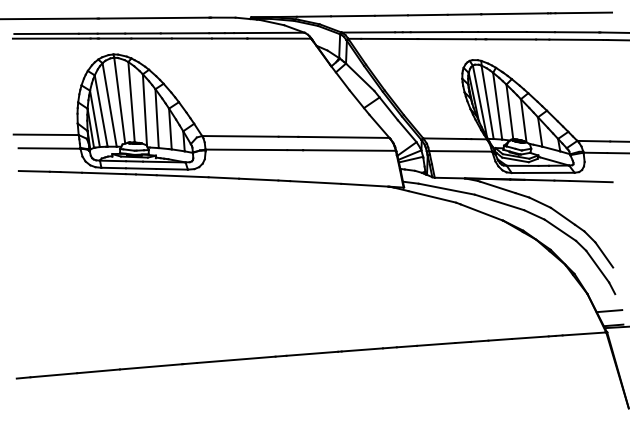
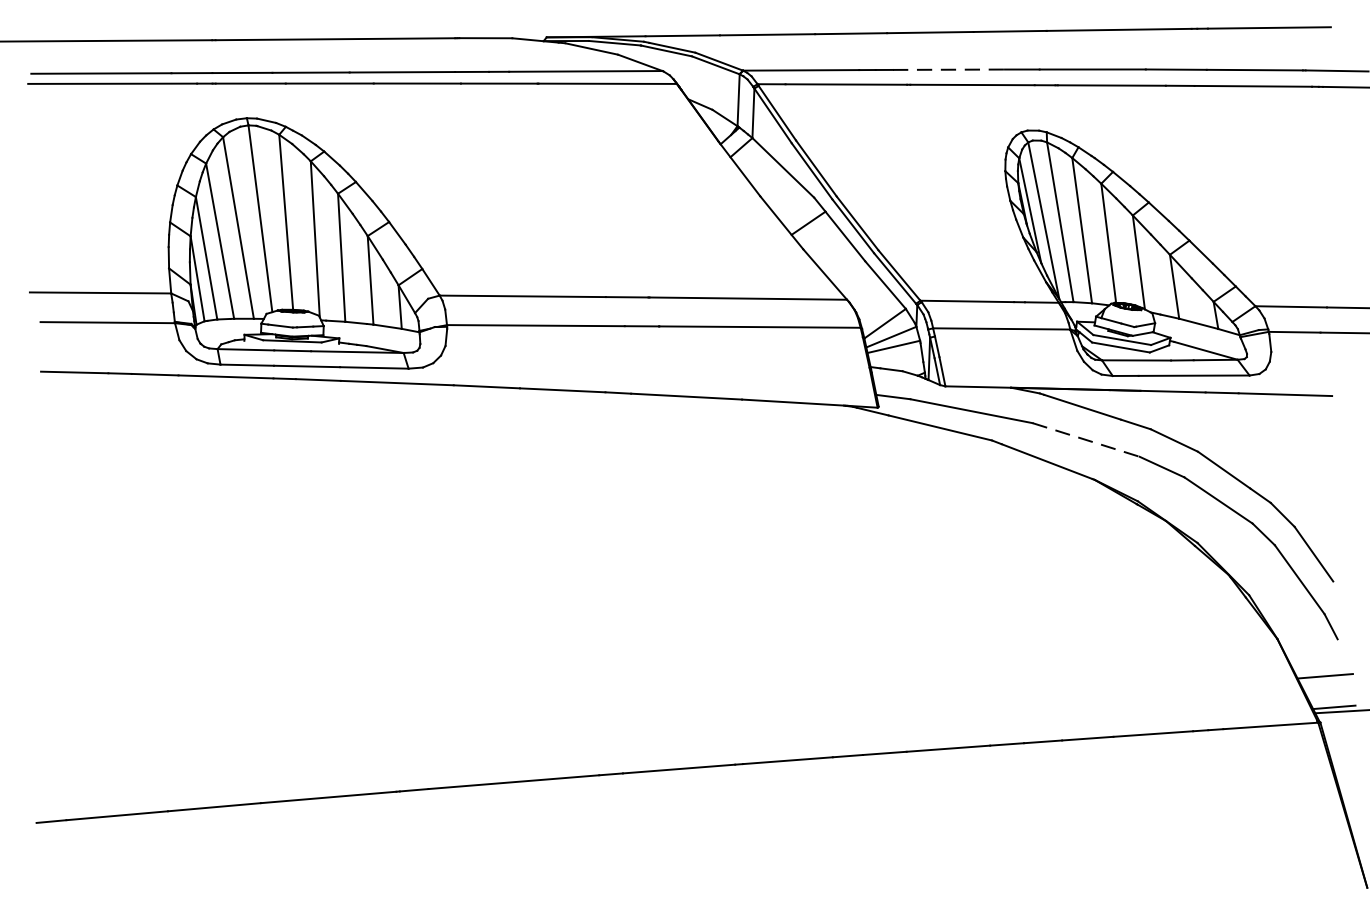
line: (436, 32) -> (949, 70), solid -> dashed
line: (499, 202) -> (1086, 440), solid -> dashed

